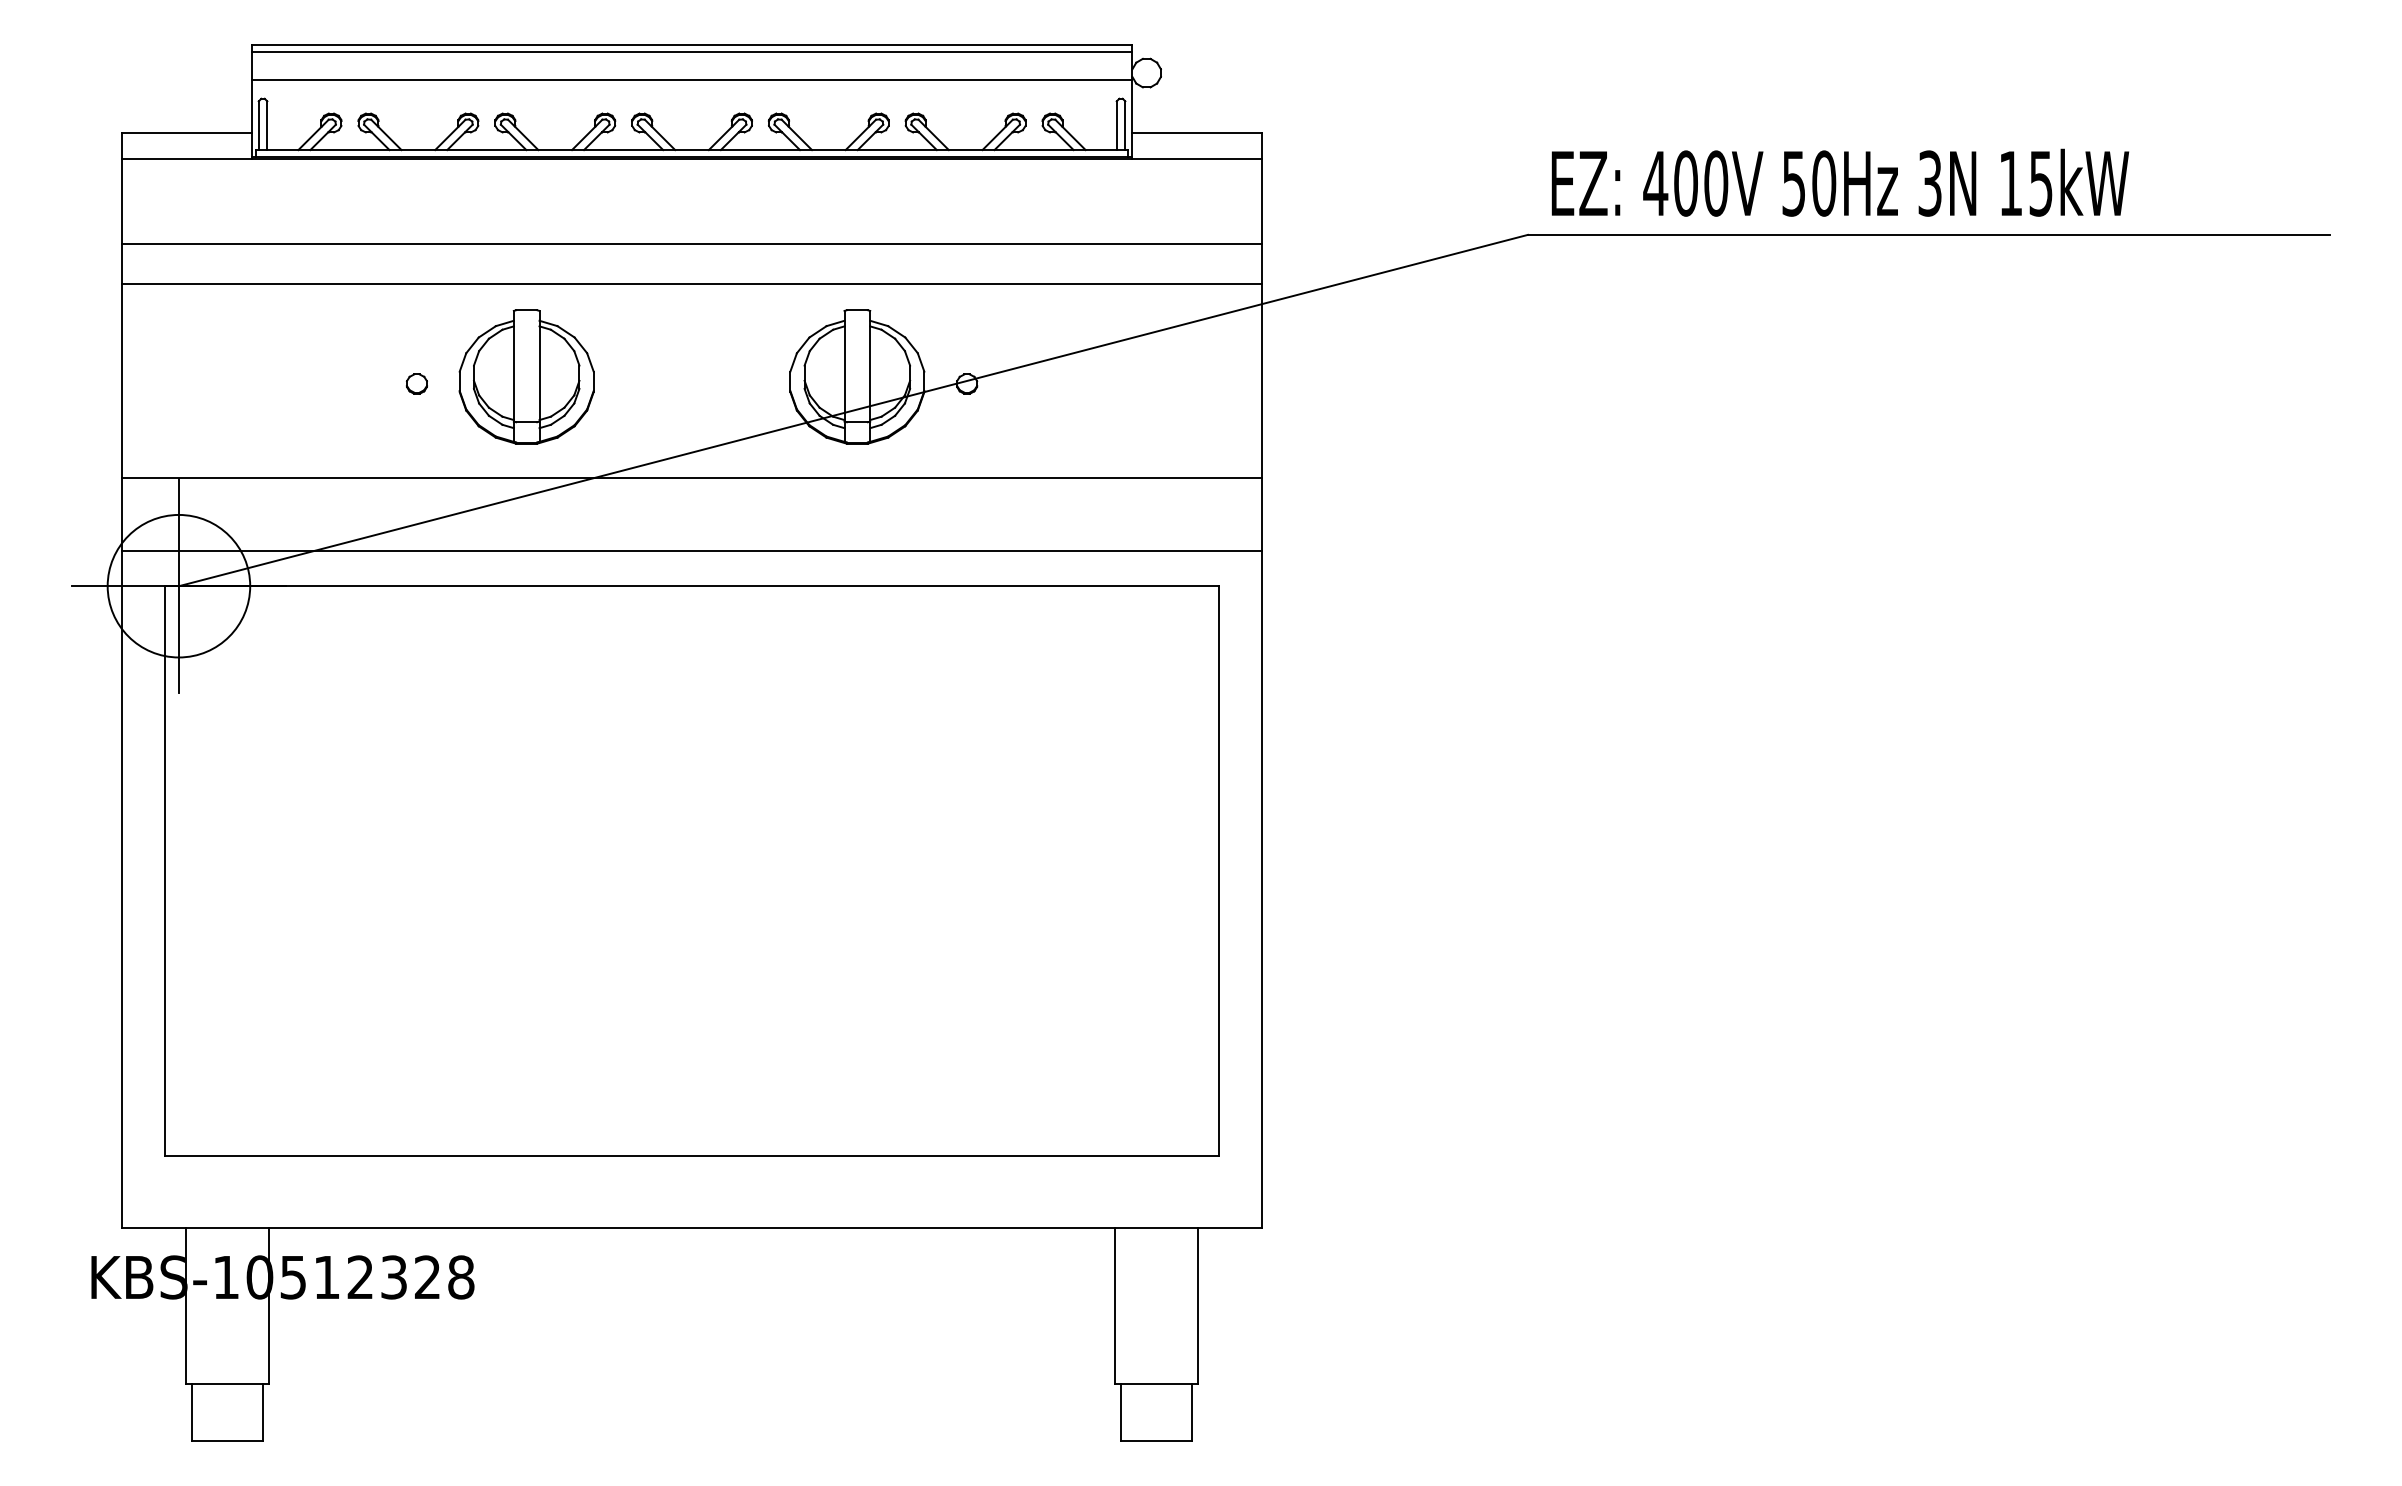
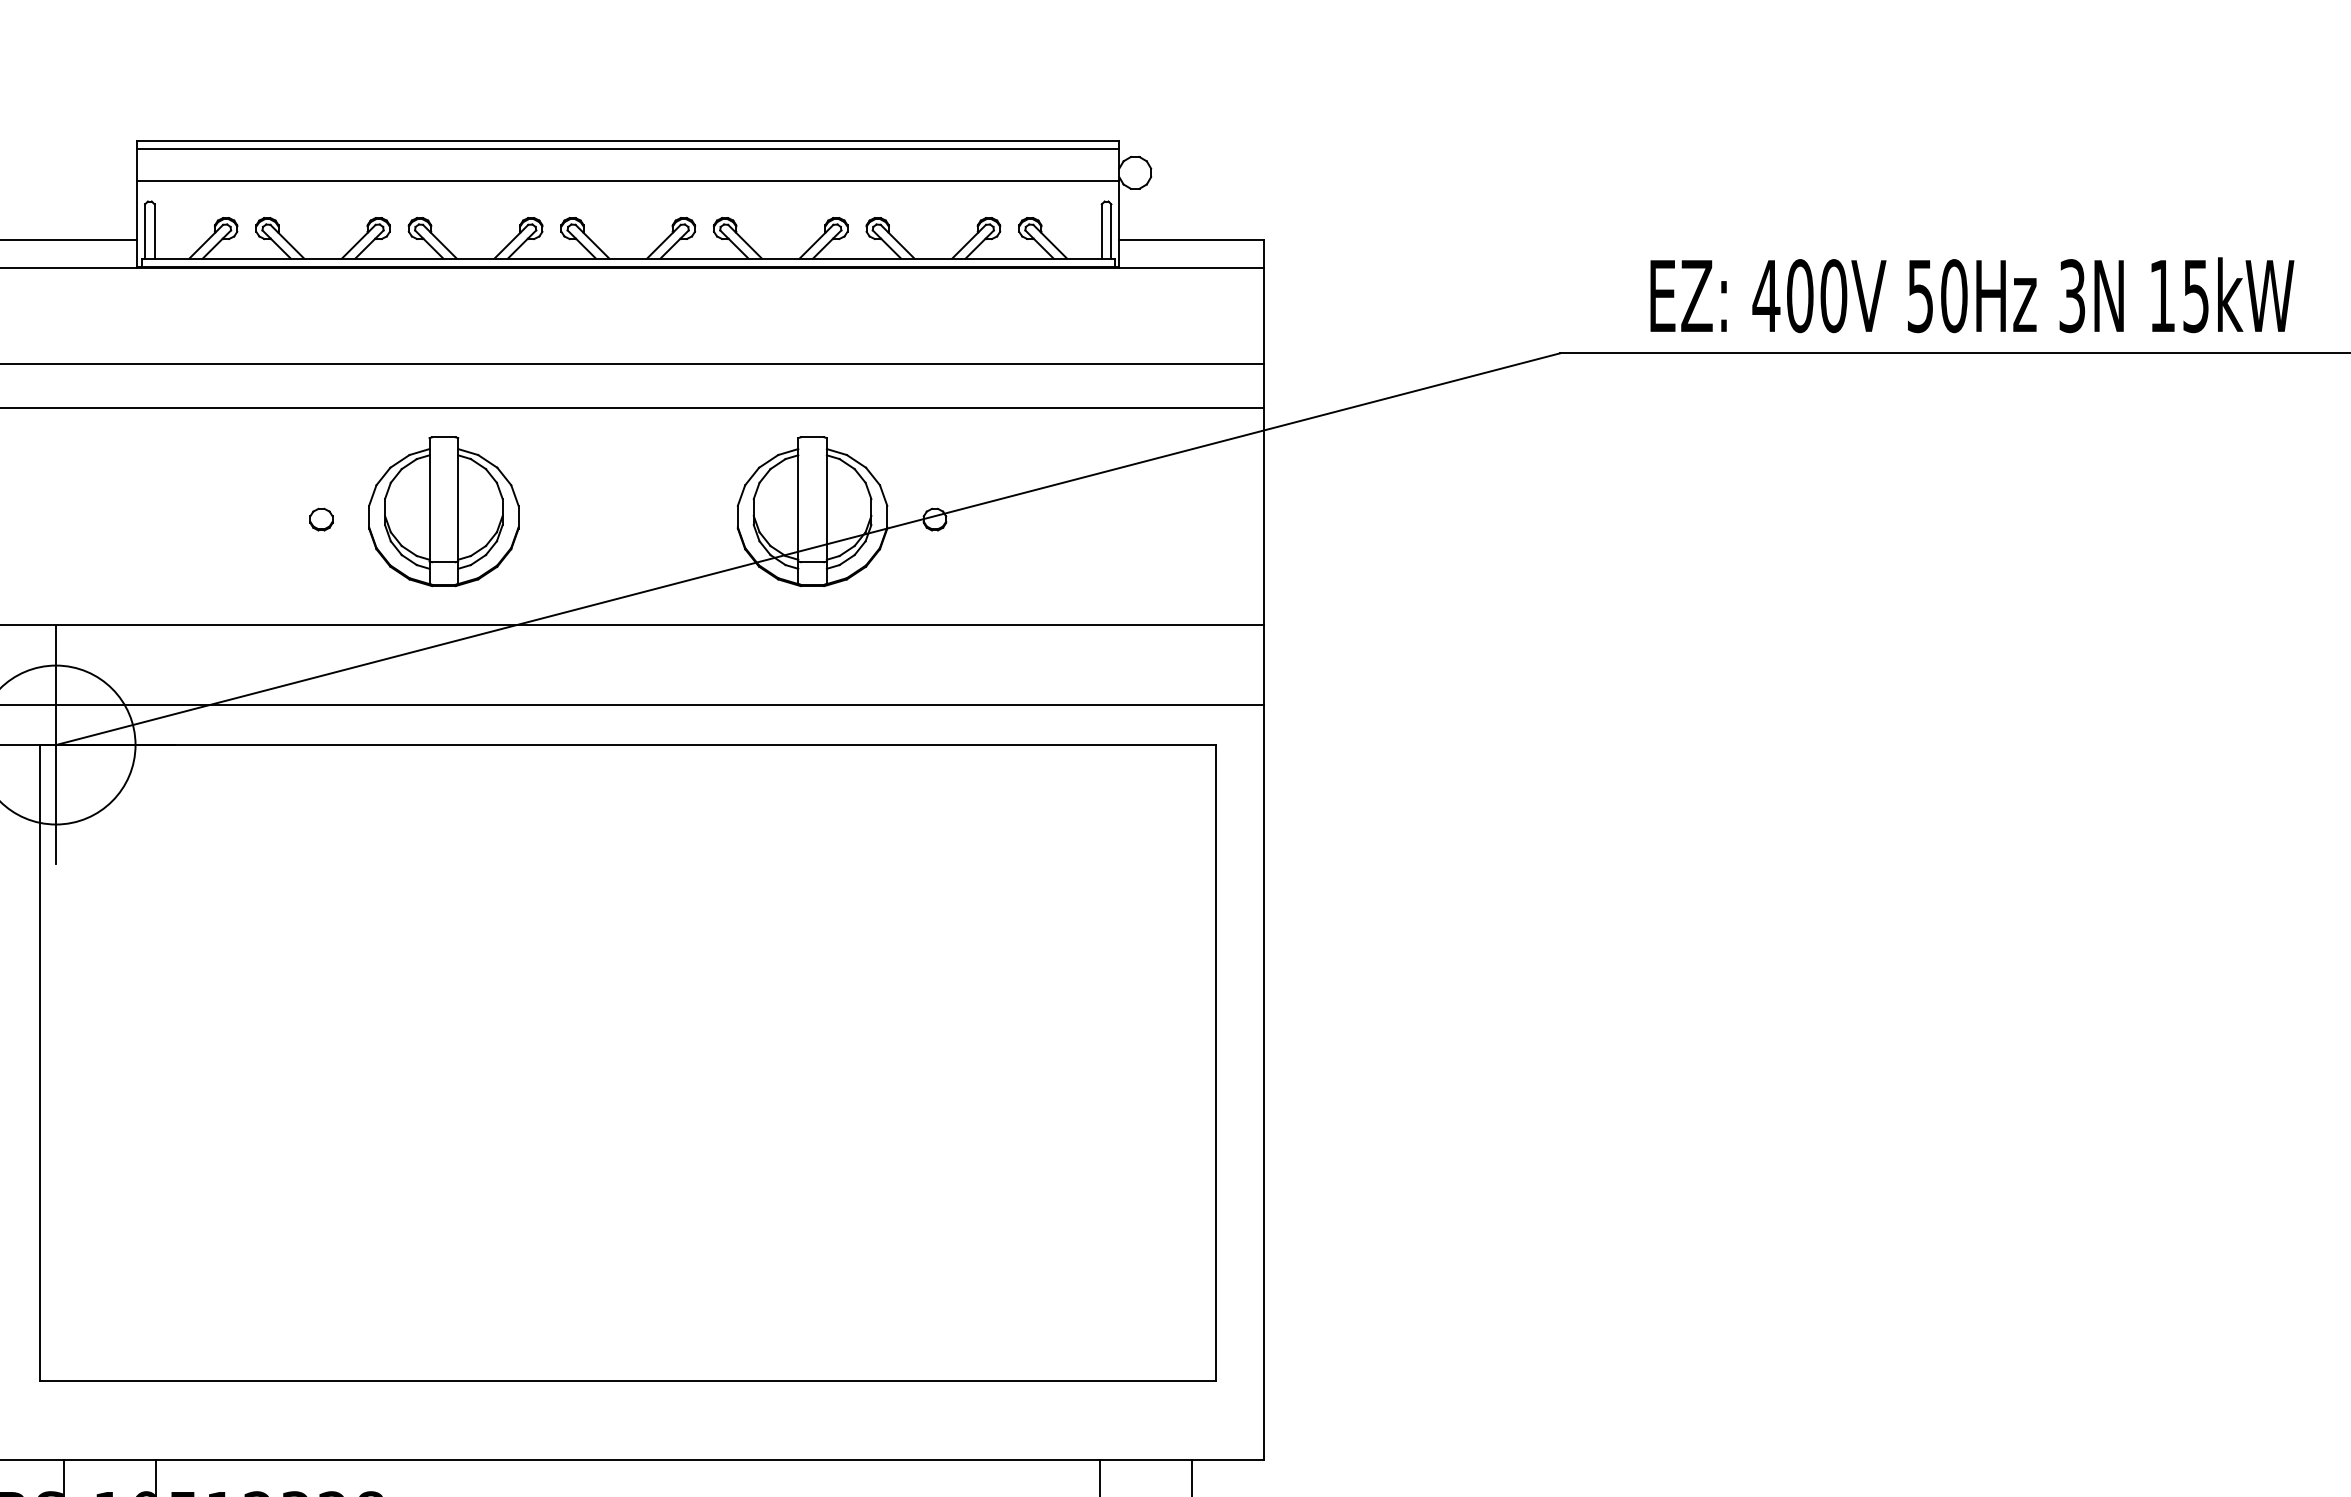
text: (1840, 182) -> (1972, 294), moved

